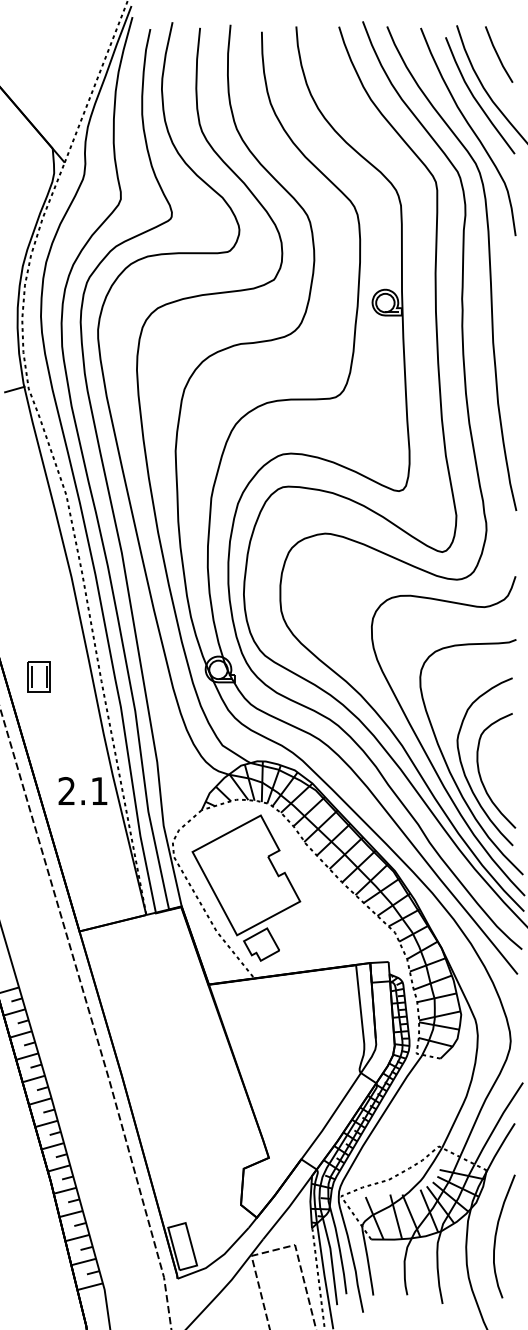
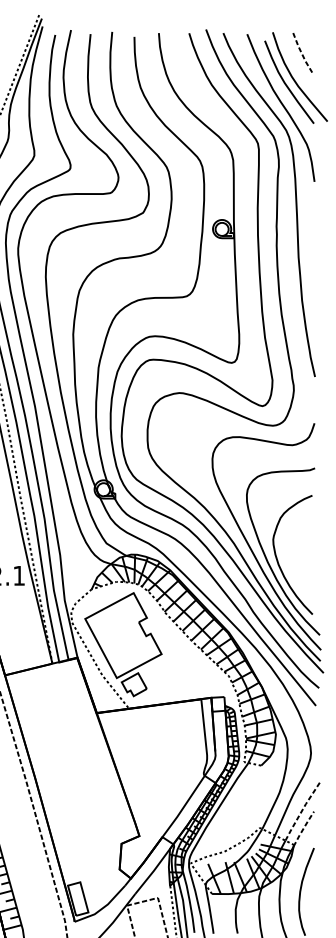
line: (498, 55) -> (302, 53), solid -> dashed
curve: (481, 776) -> (290, 565), removed
line: (497, 1122) -> (301, 810), solid -> dashed
line: (499, 1147) -> (303, 828), solid -> dashed

